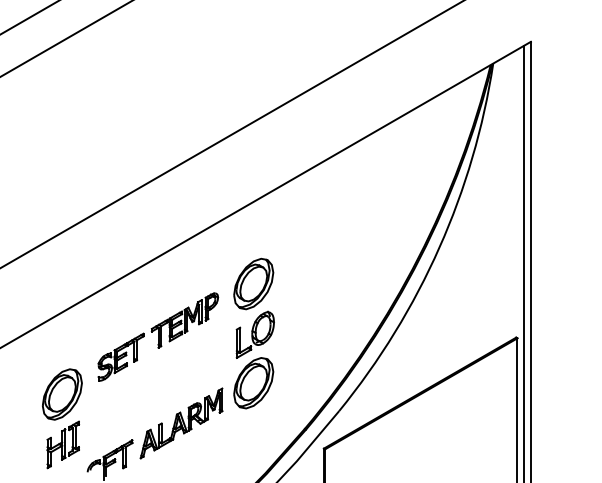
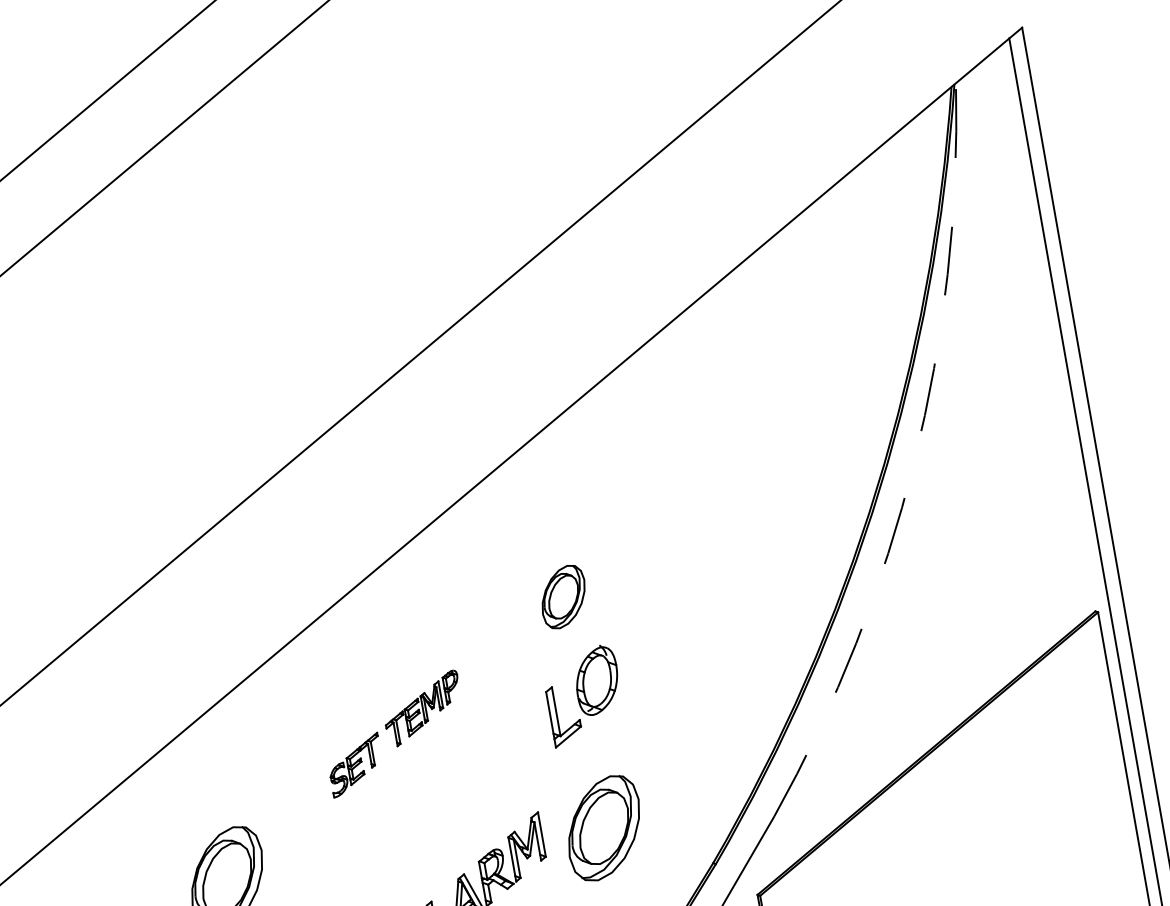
arc: (439, 247) -> (914, 461), solid -> dashed
part: (253, 283) -> (562, 596), size x0.6
part: (158, 336) -> (395, 732), size x0.6
part: (253, 383) -> (603, 828), moved

